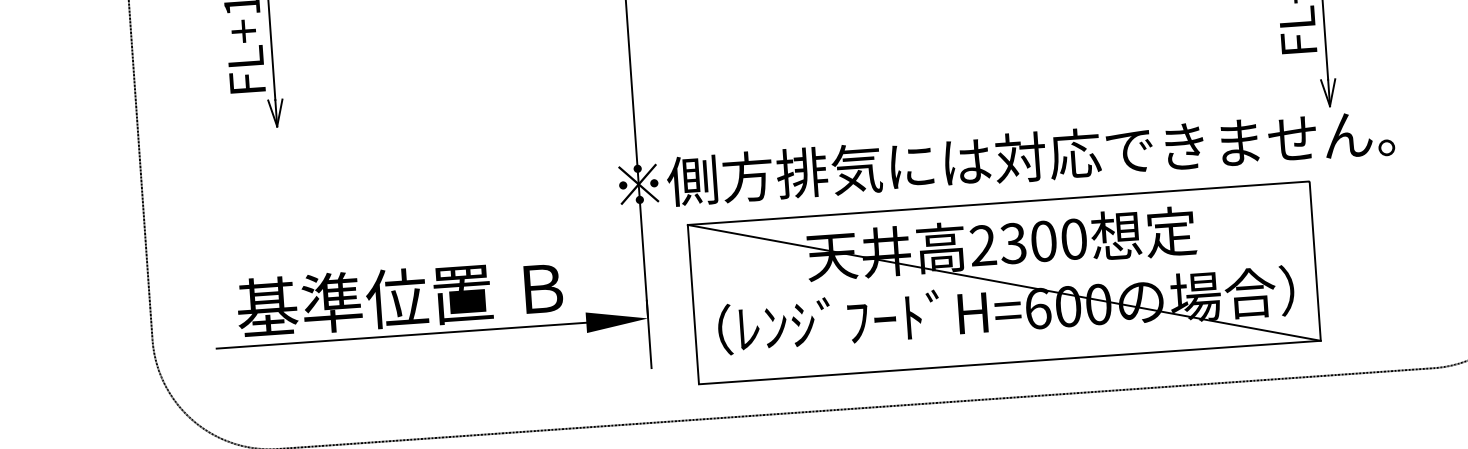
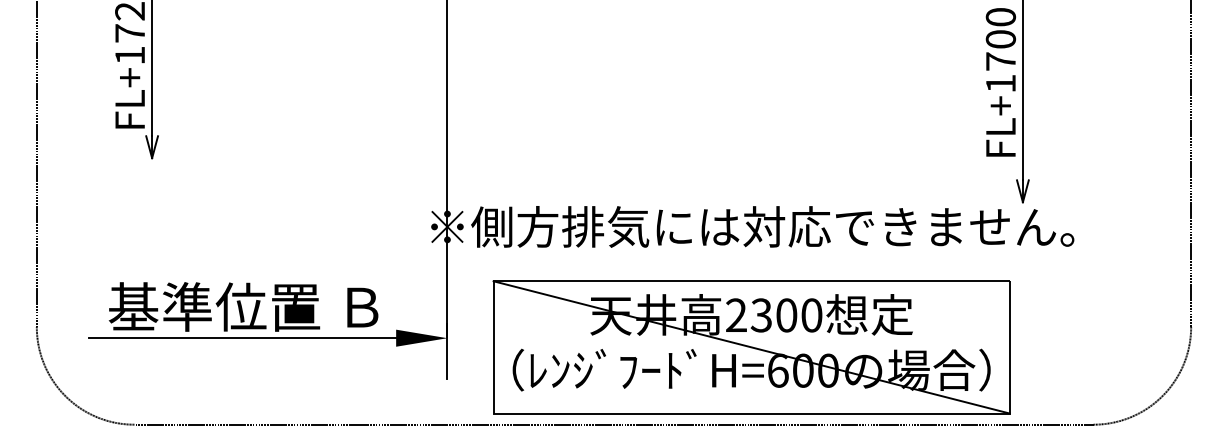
part: (1004, 283) -> (751, 347), moved

